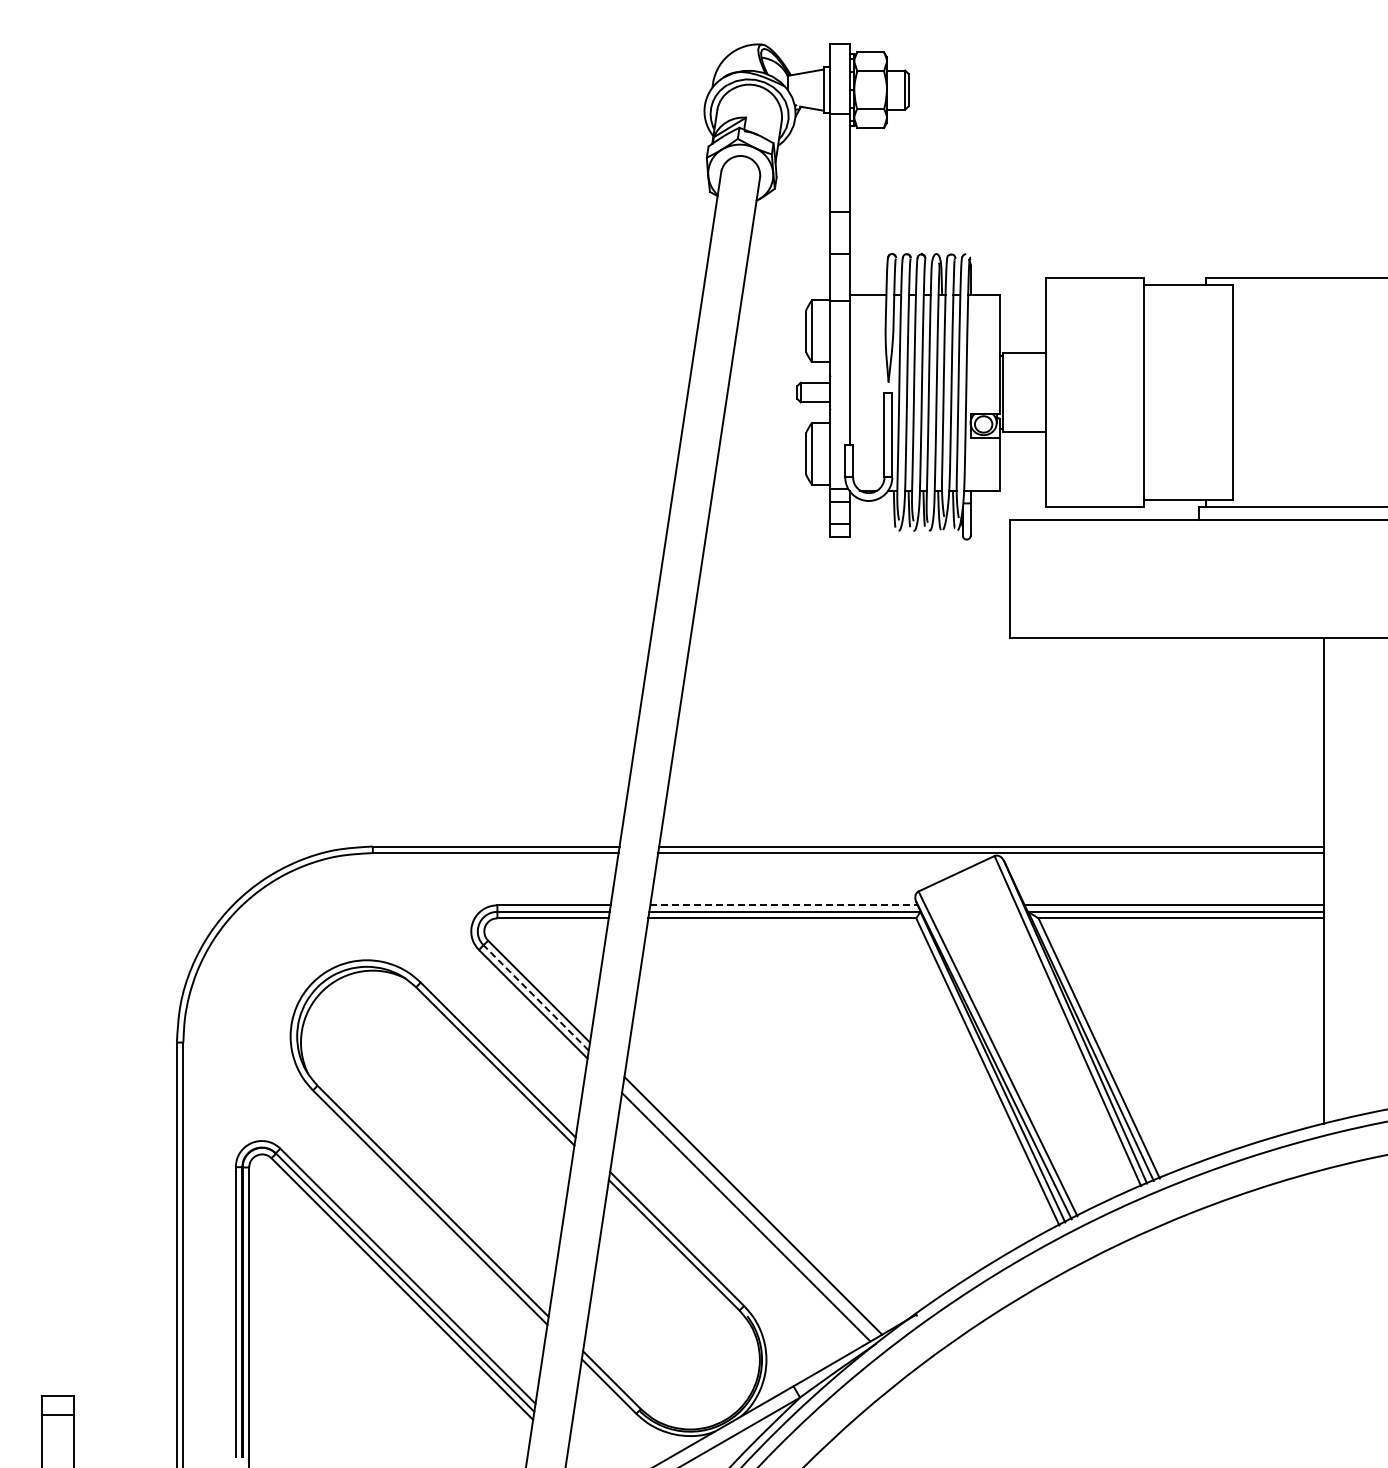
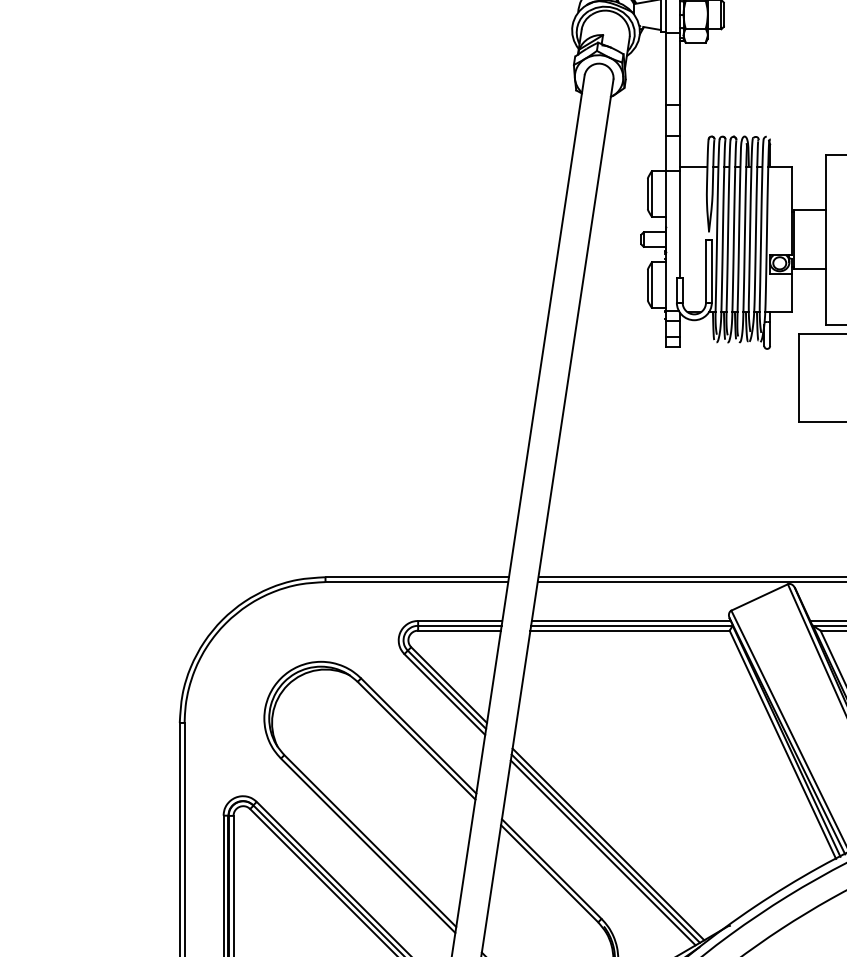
line: (784, 905) -> (631, 621), dashed -> solid
line: (535, 997) -> (446, 689), dashed -> solid
line: (749, 1211) -> (605, 848), added

